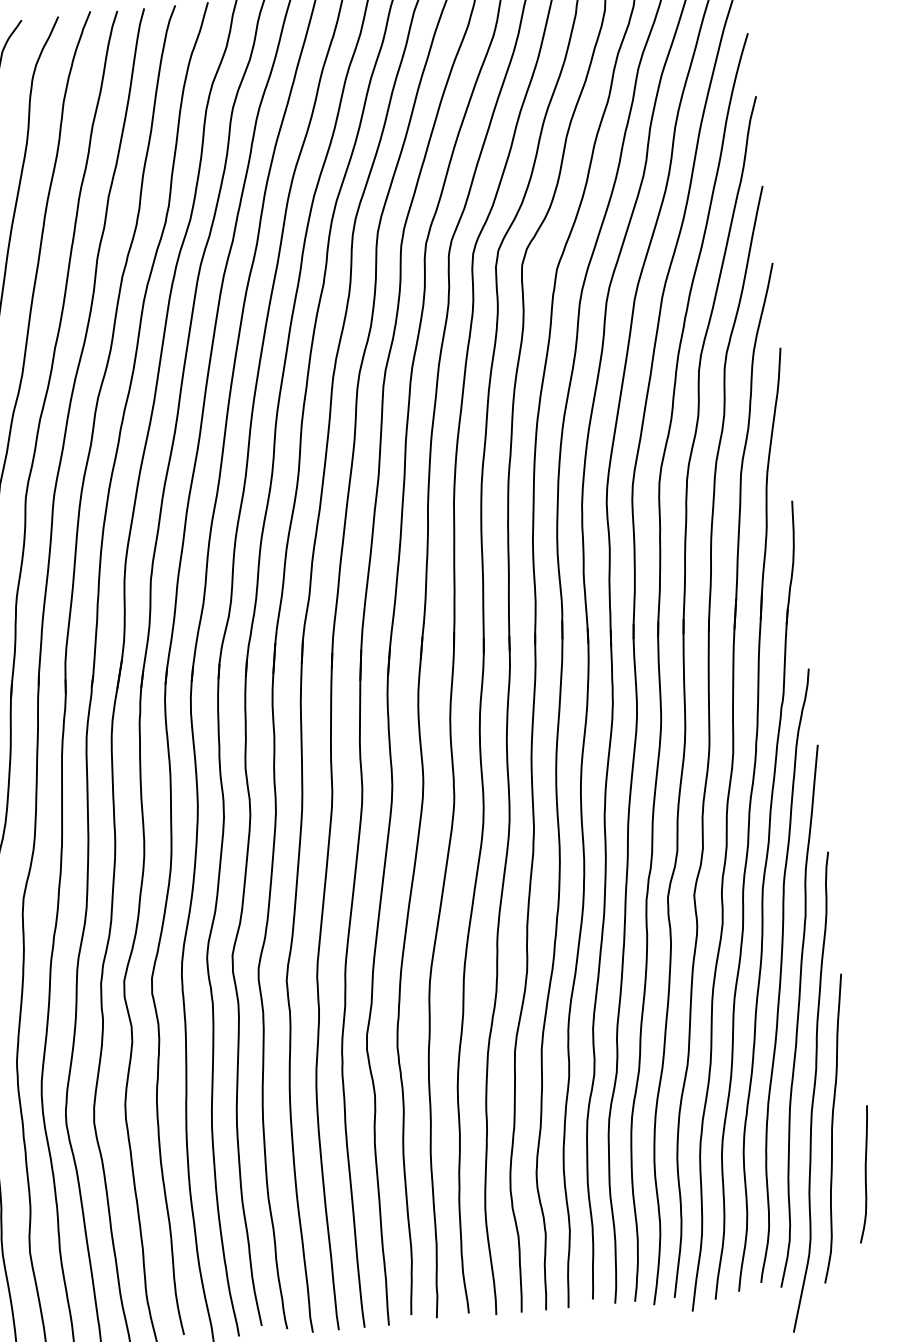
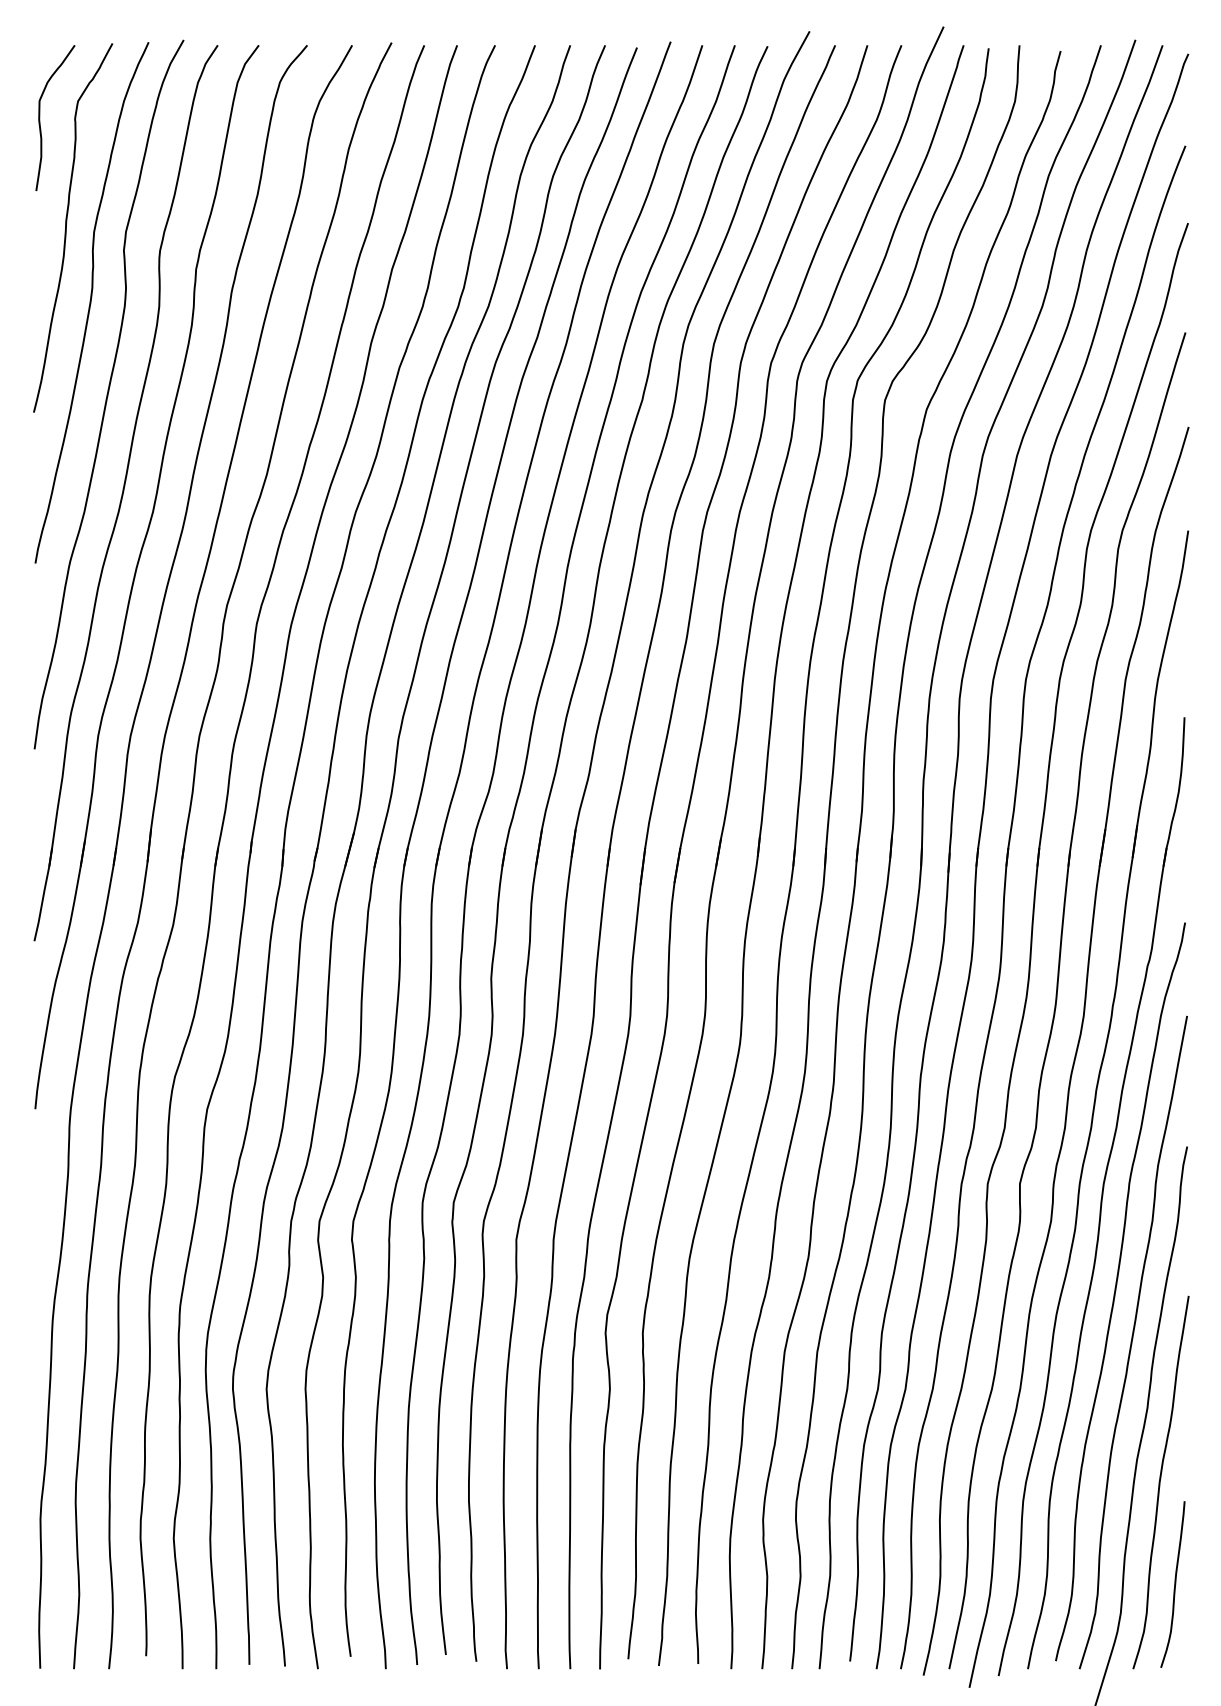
curve: (865, 1174) -> (1174, 1584), moved

